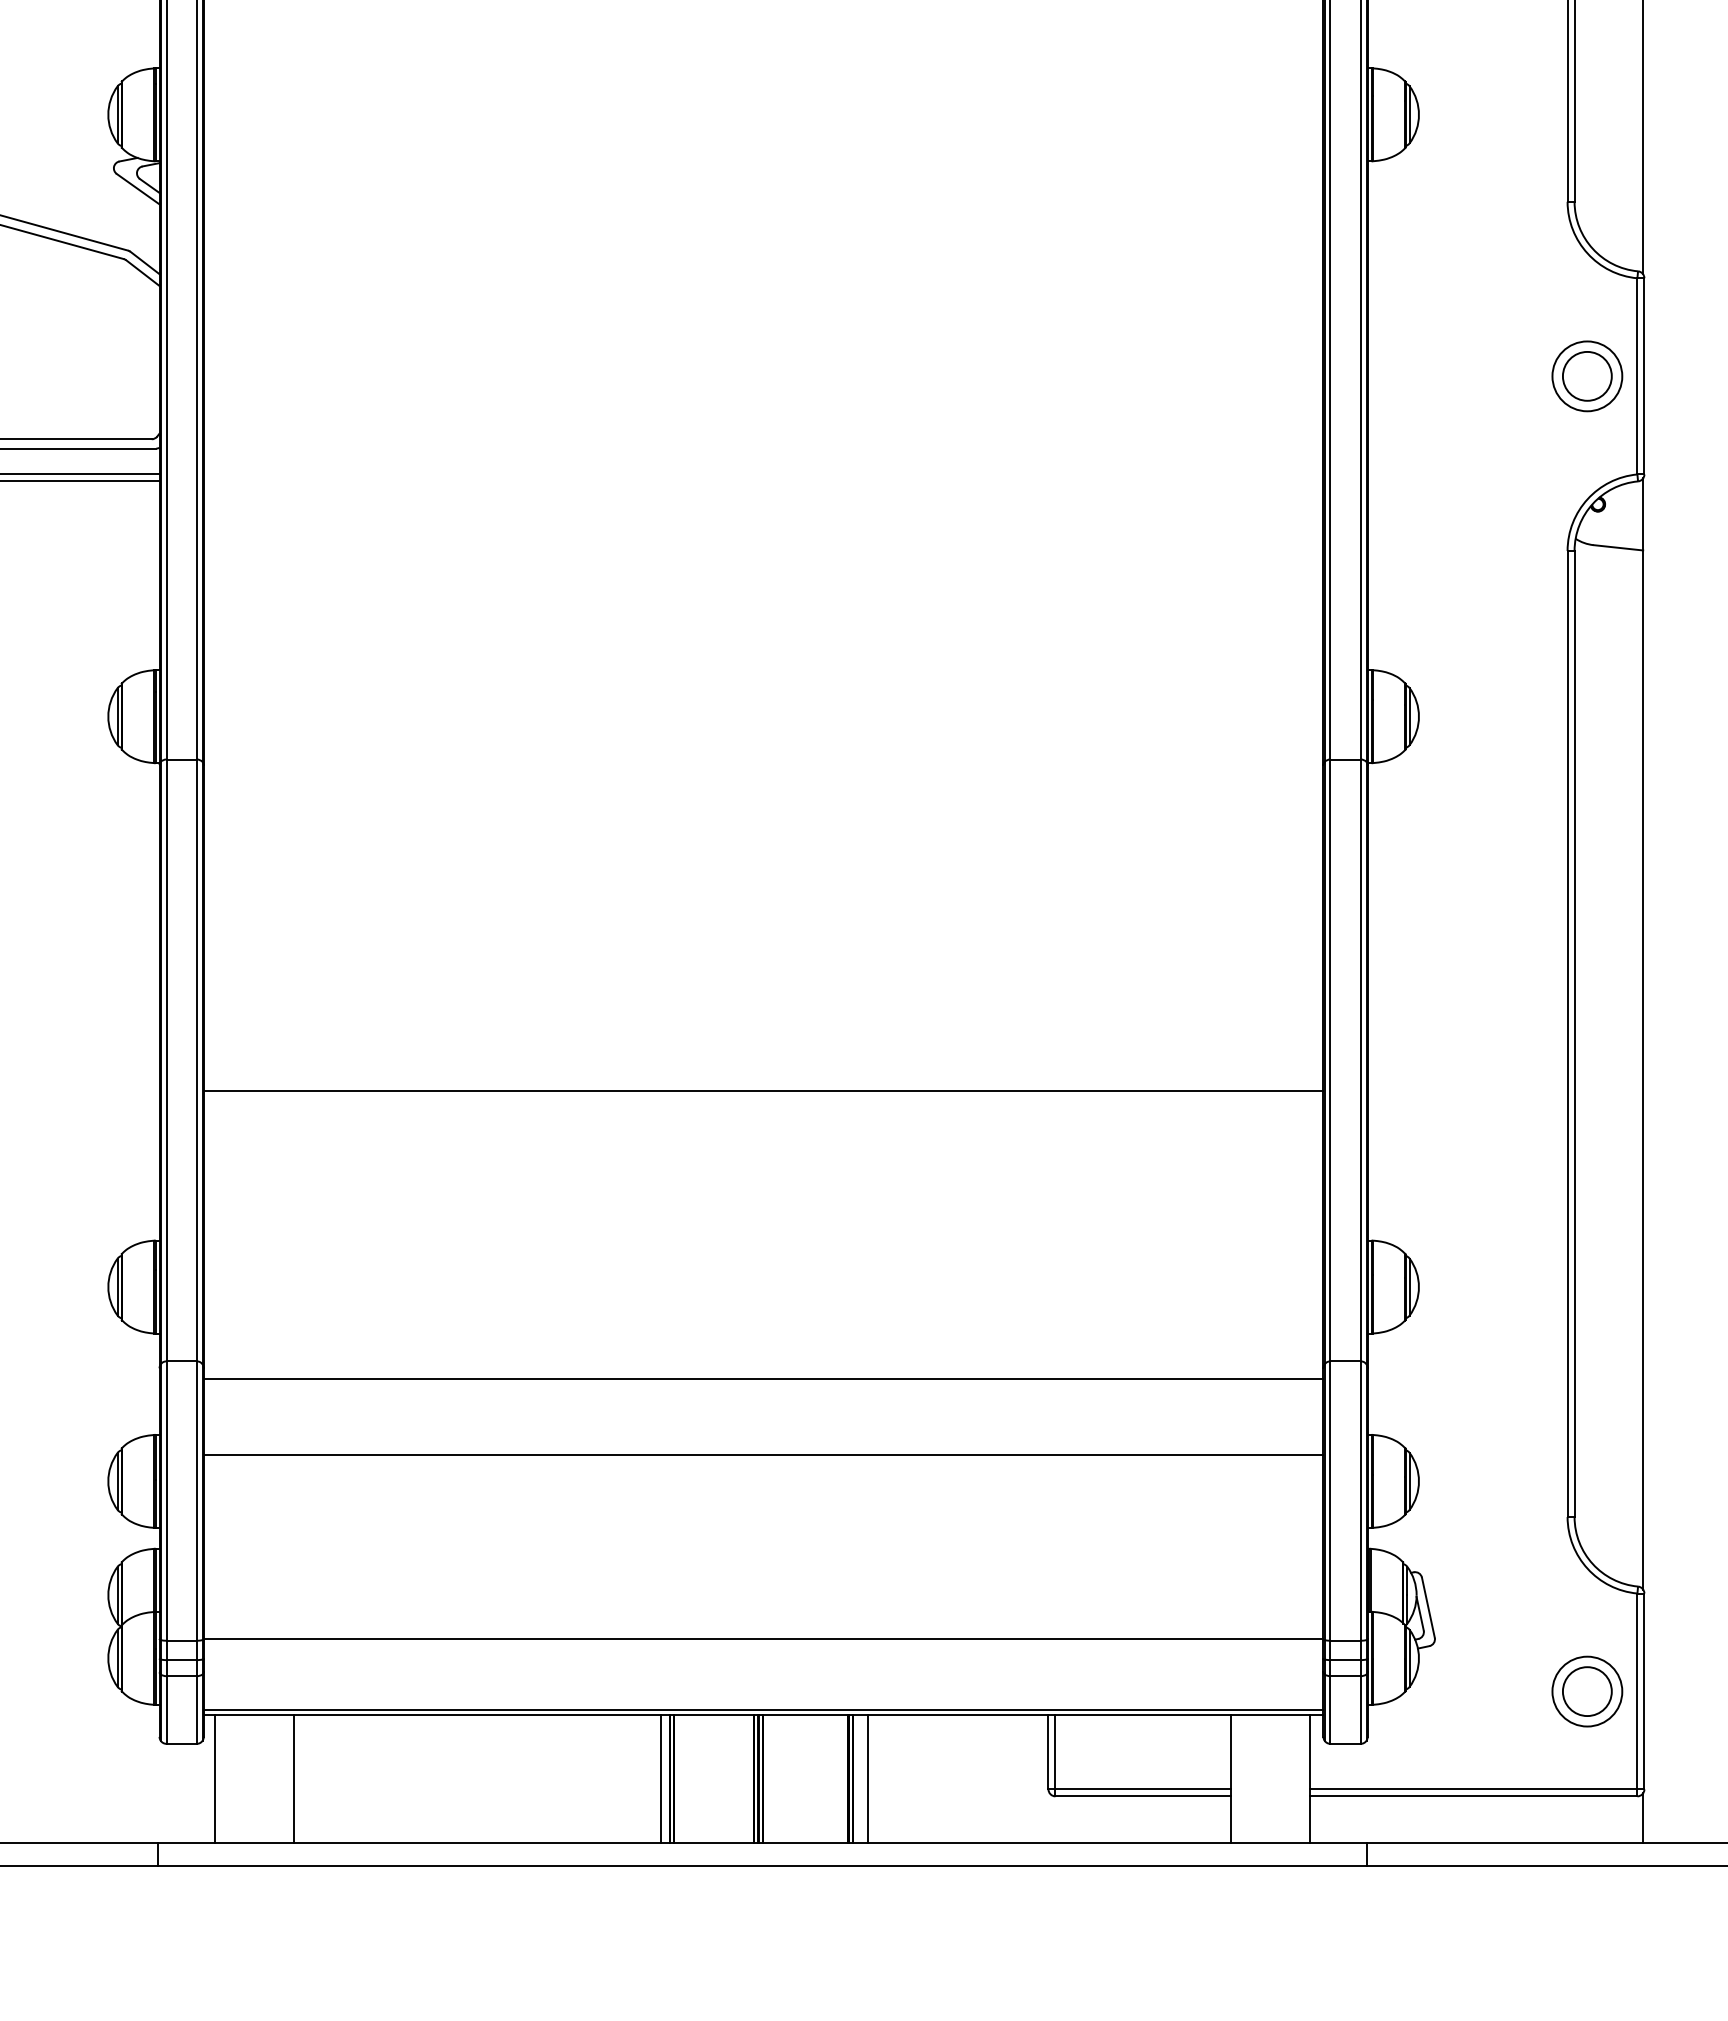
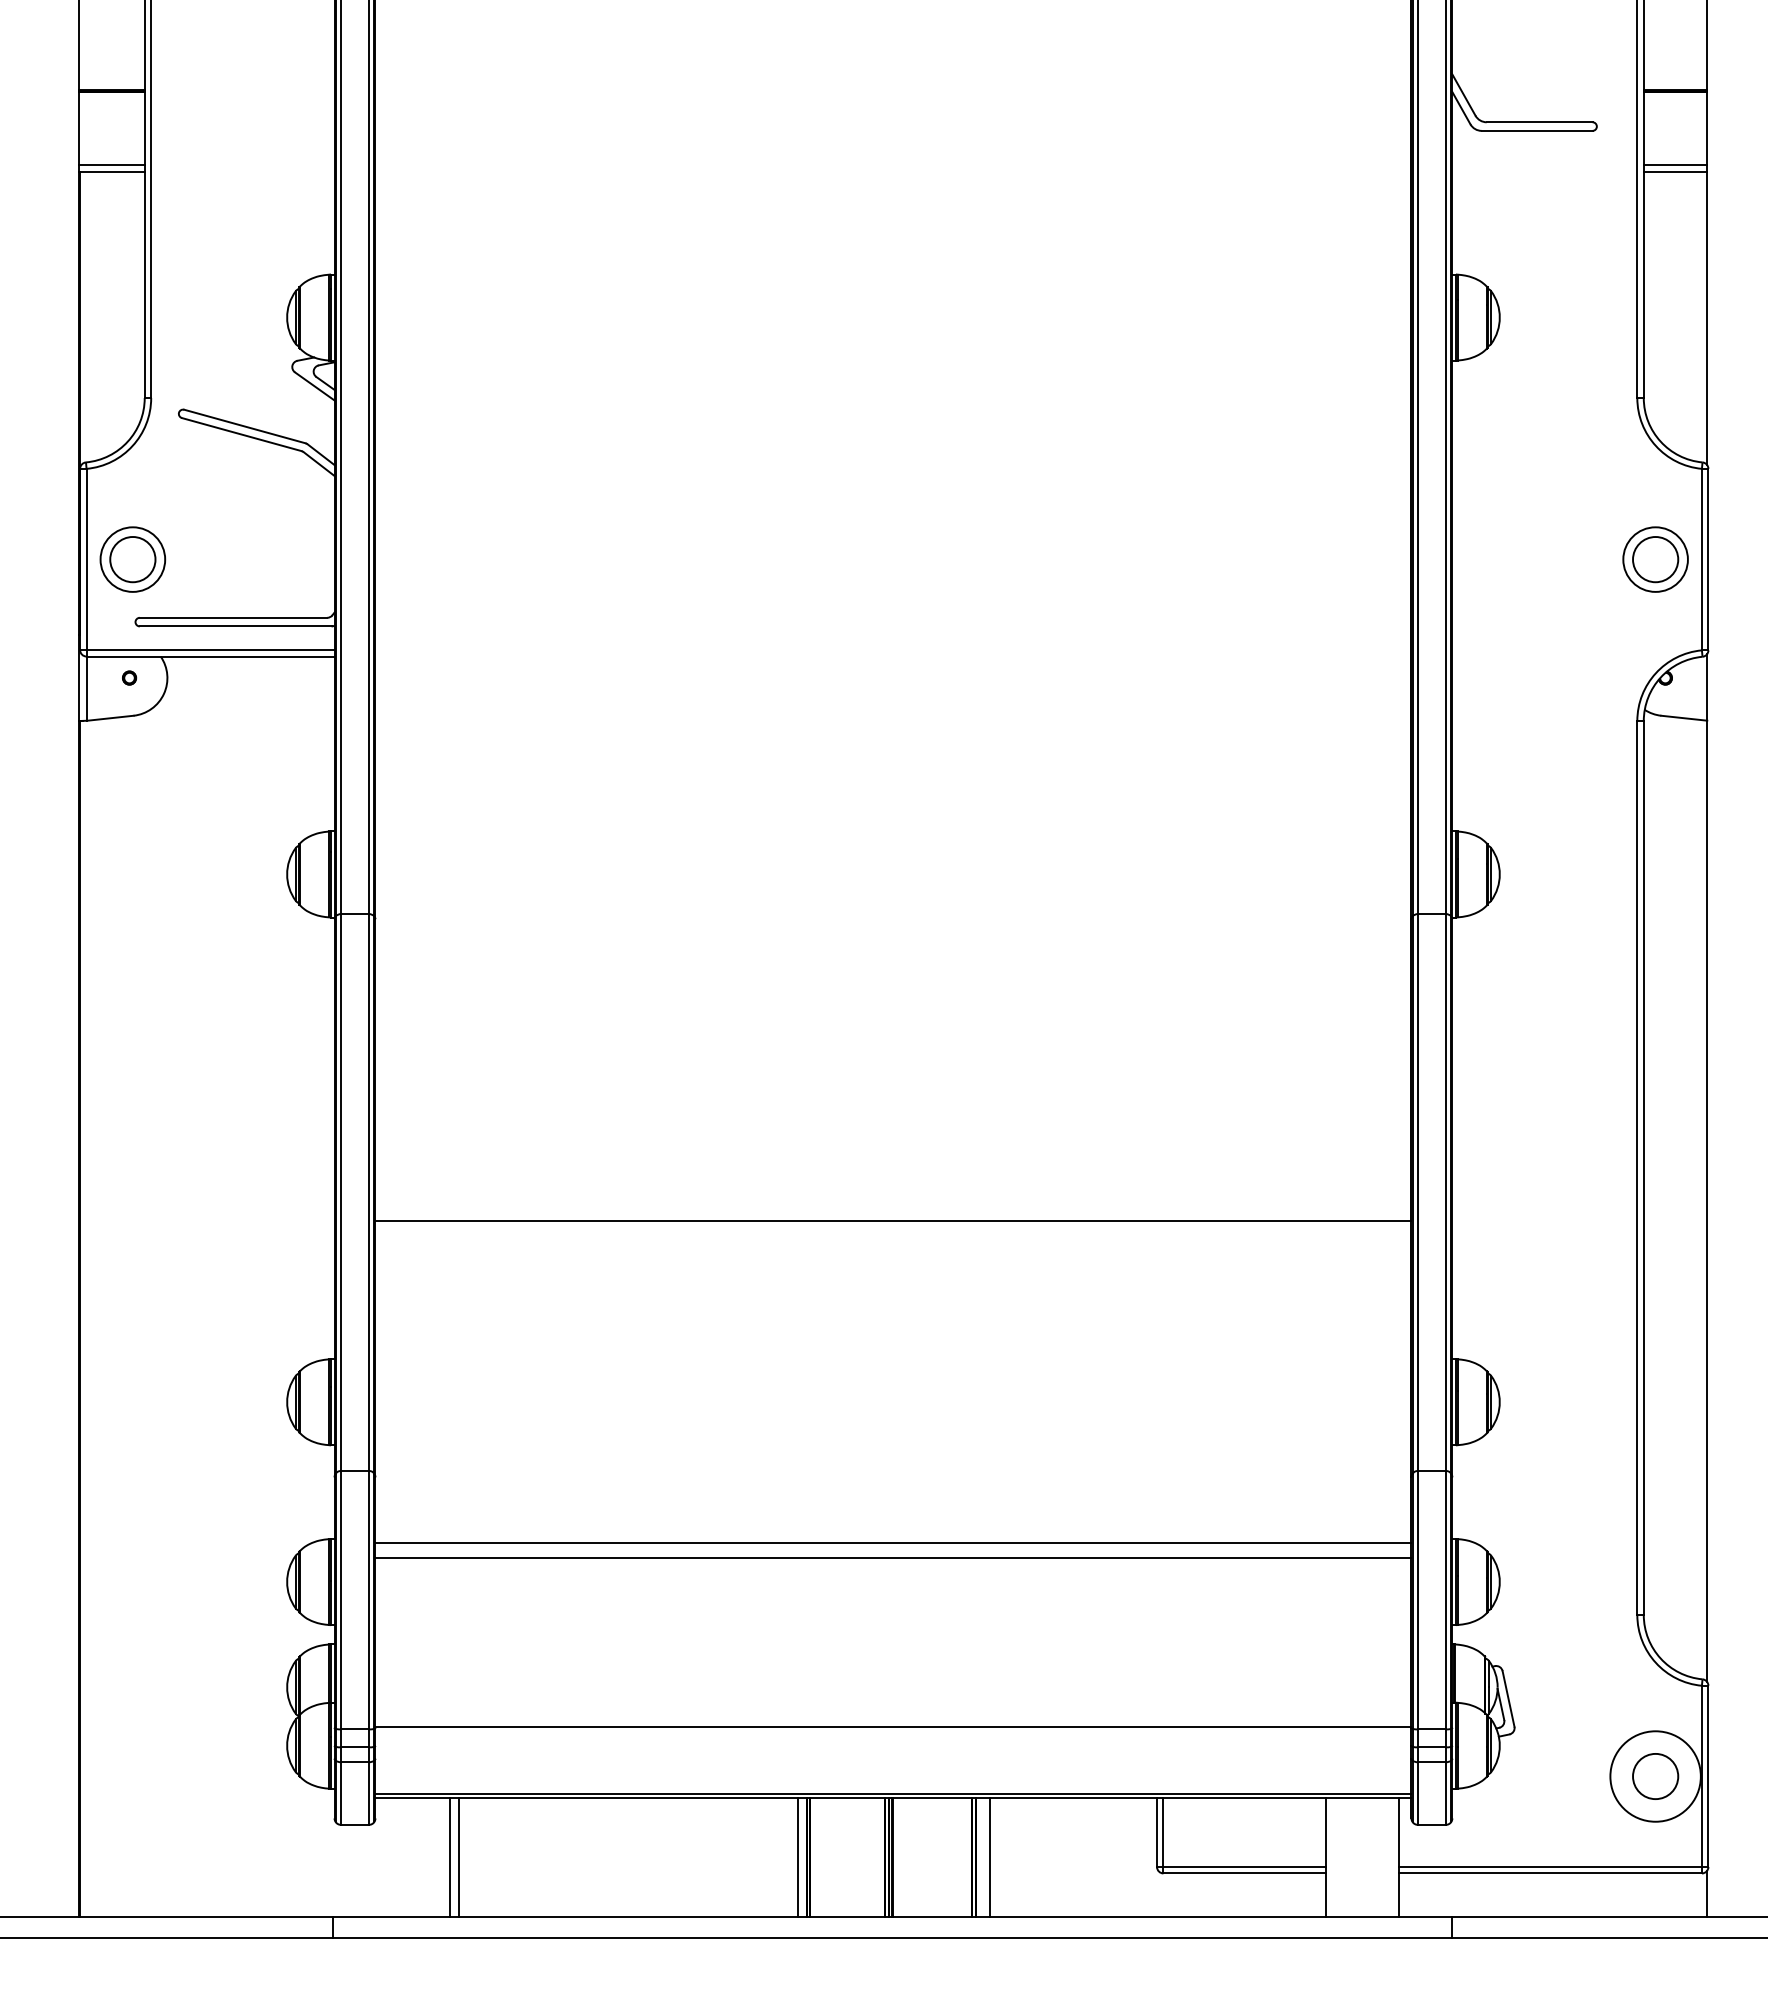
line: (763, 1379) -> (893, 1542), moved
circle: (1587, 1691) -> (1655, 1776), size x1.4
line: (215, 1779) -> (450, 1857), moved

